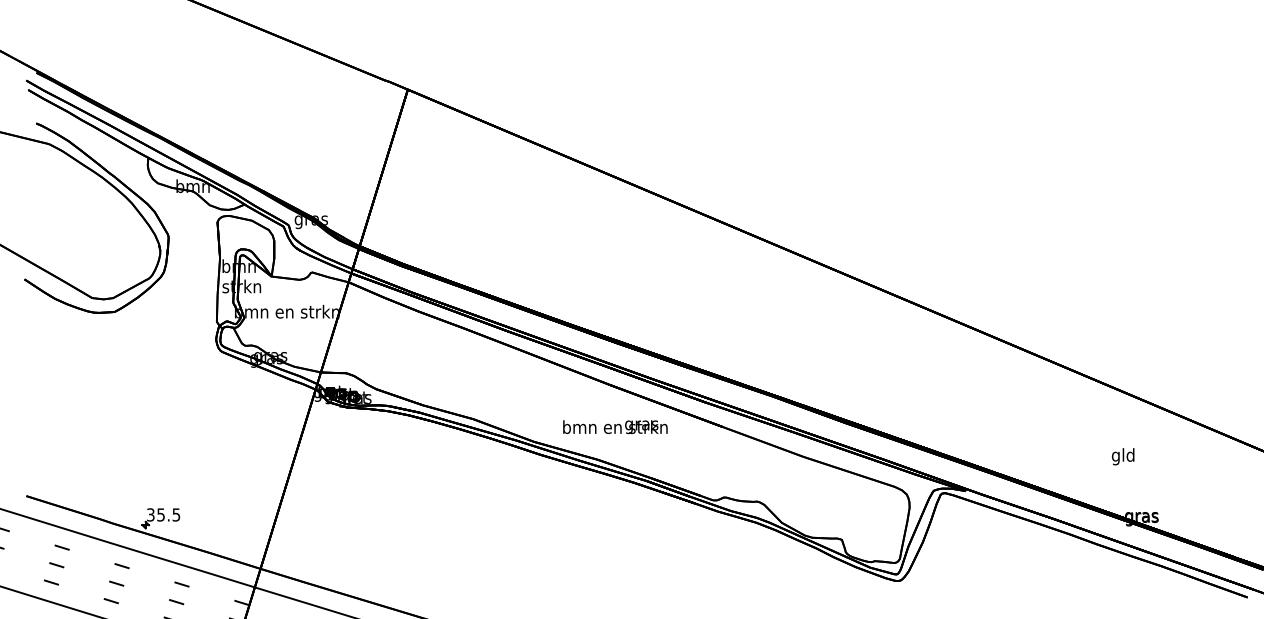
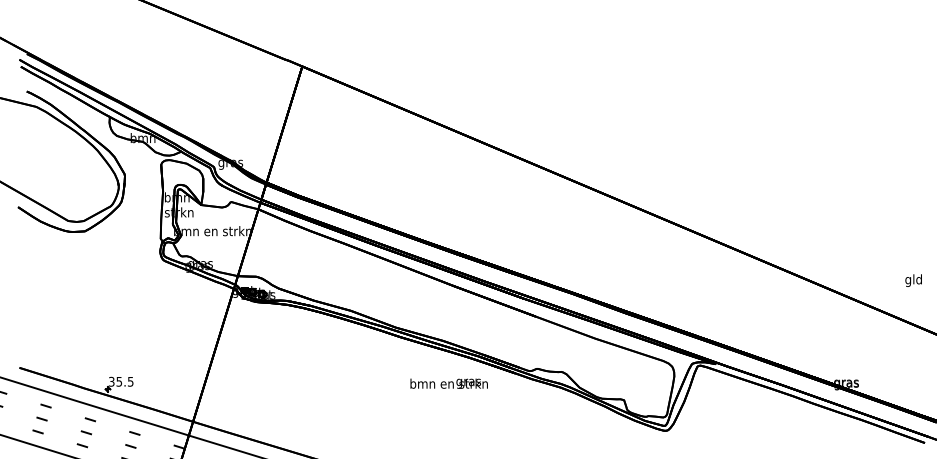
text: (614, 426) -> (448, 383), moved
text: (1122, 456) -> (913, 280), moved

